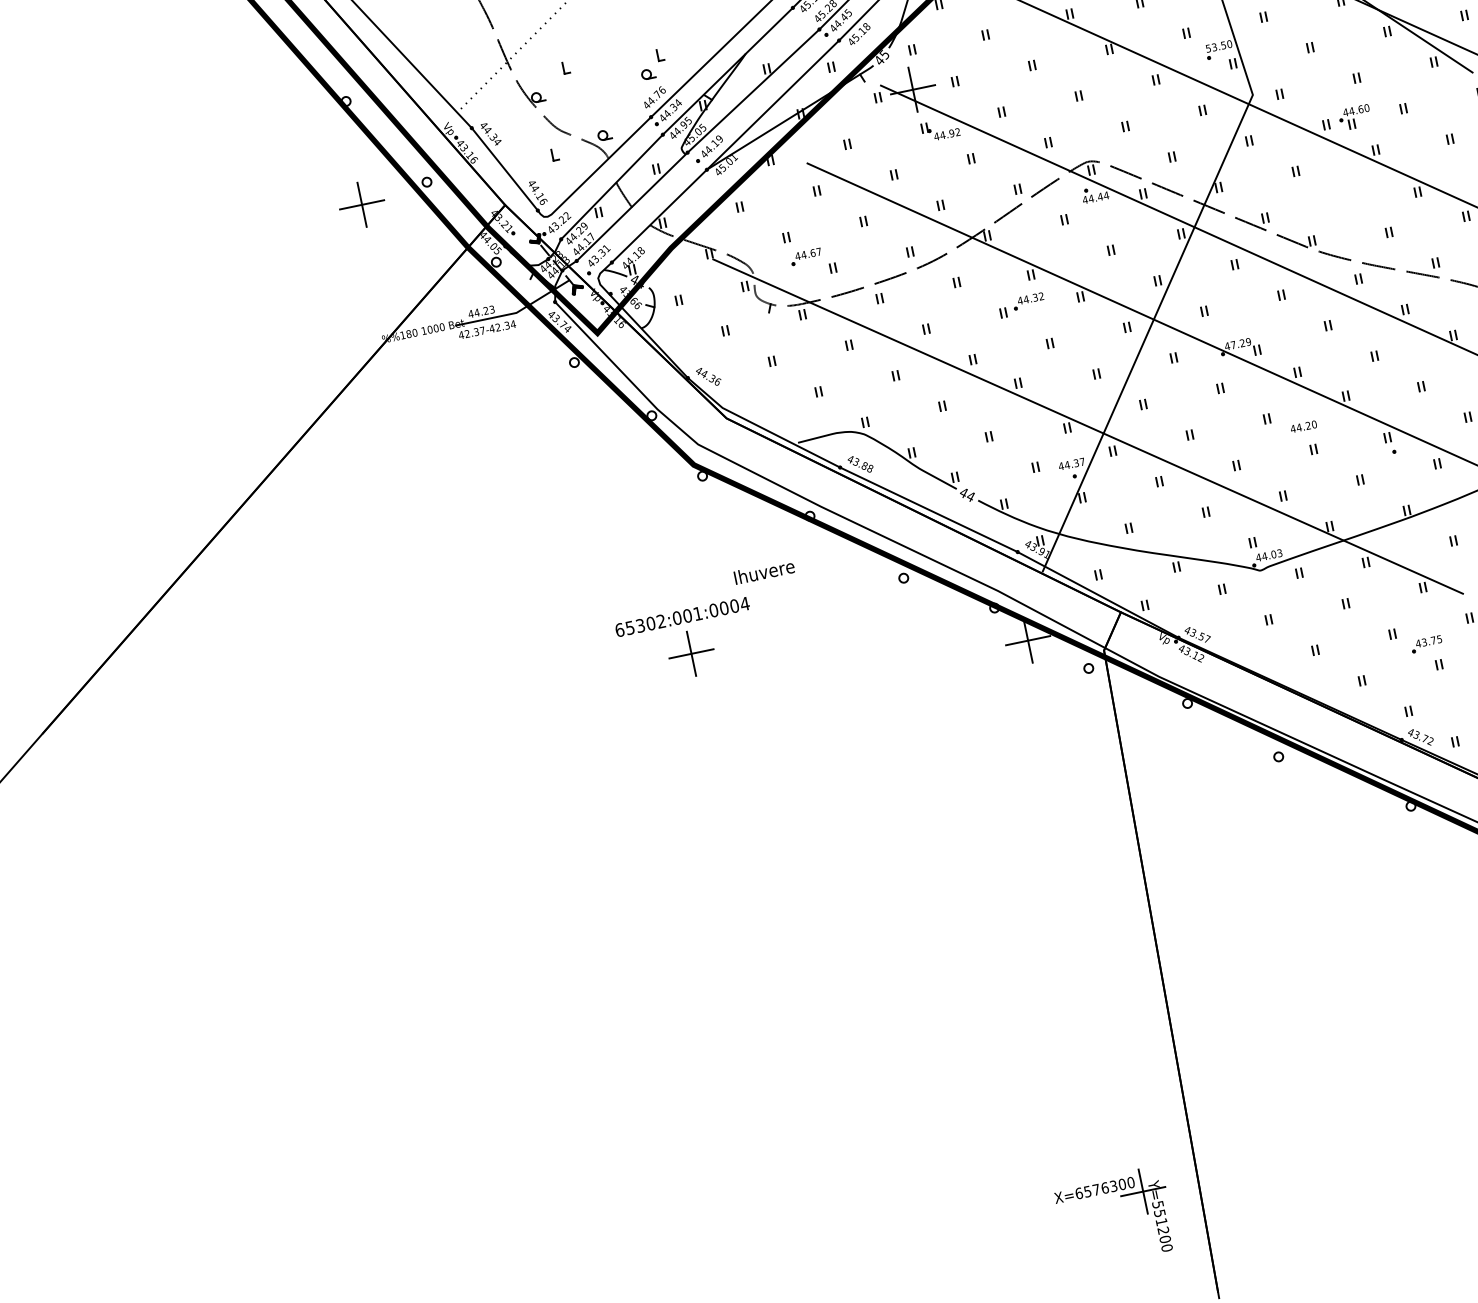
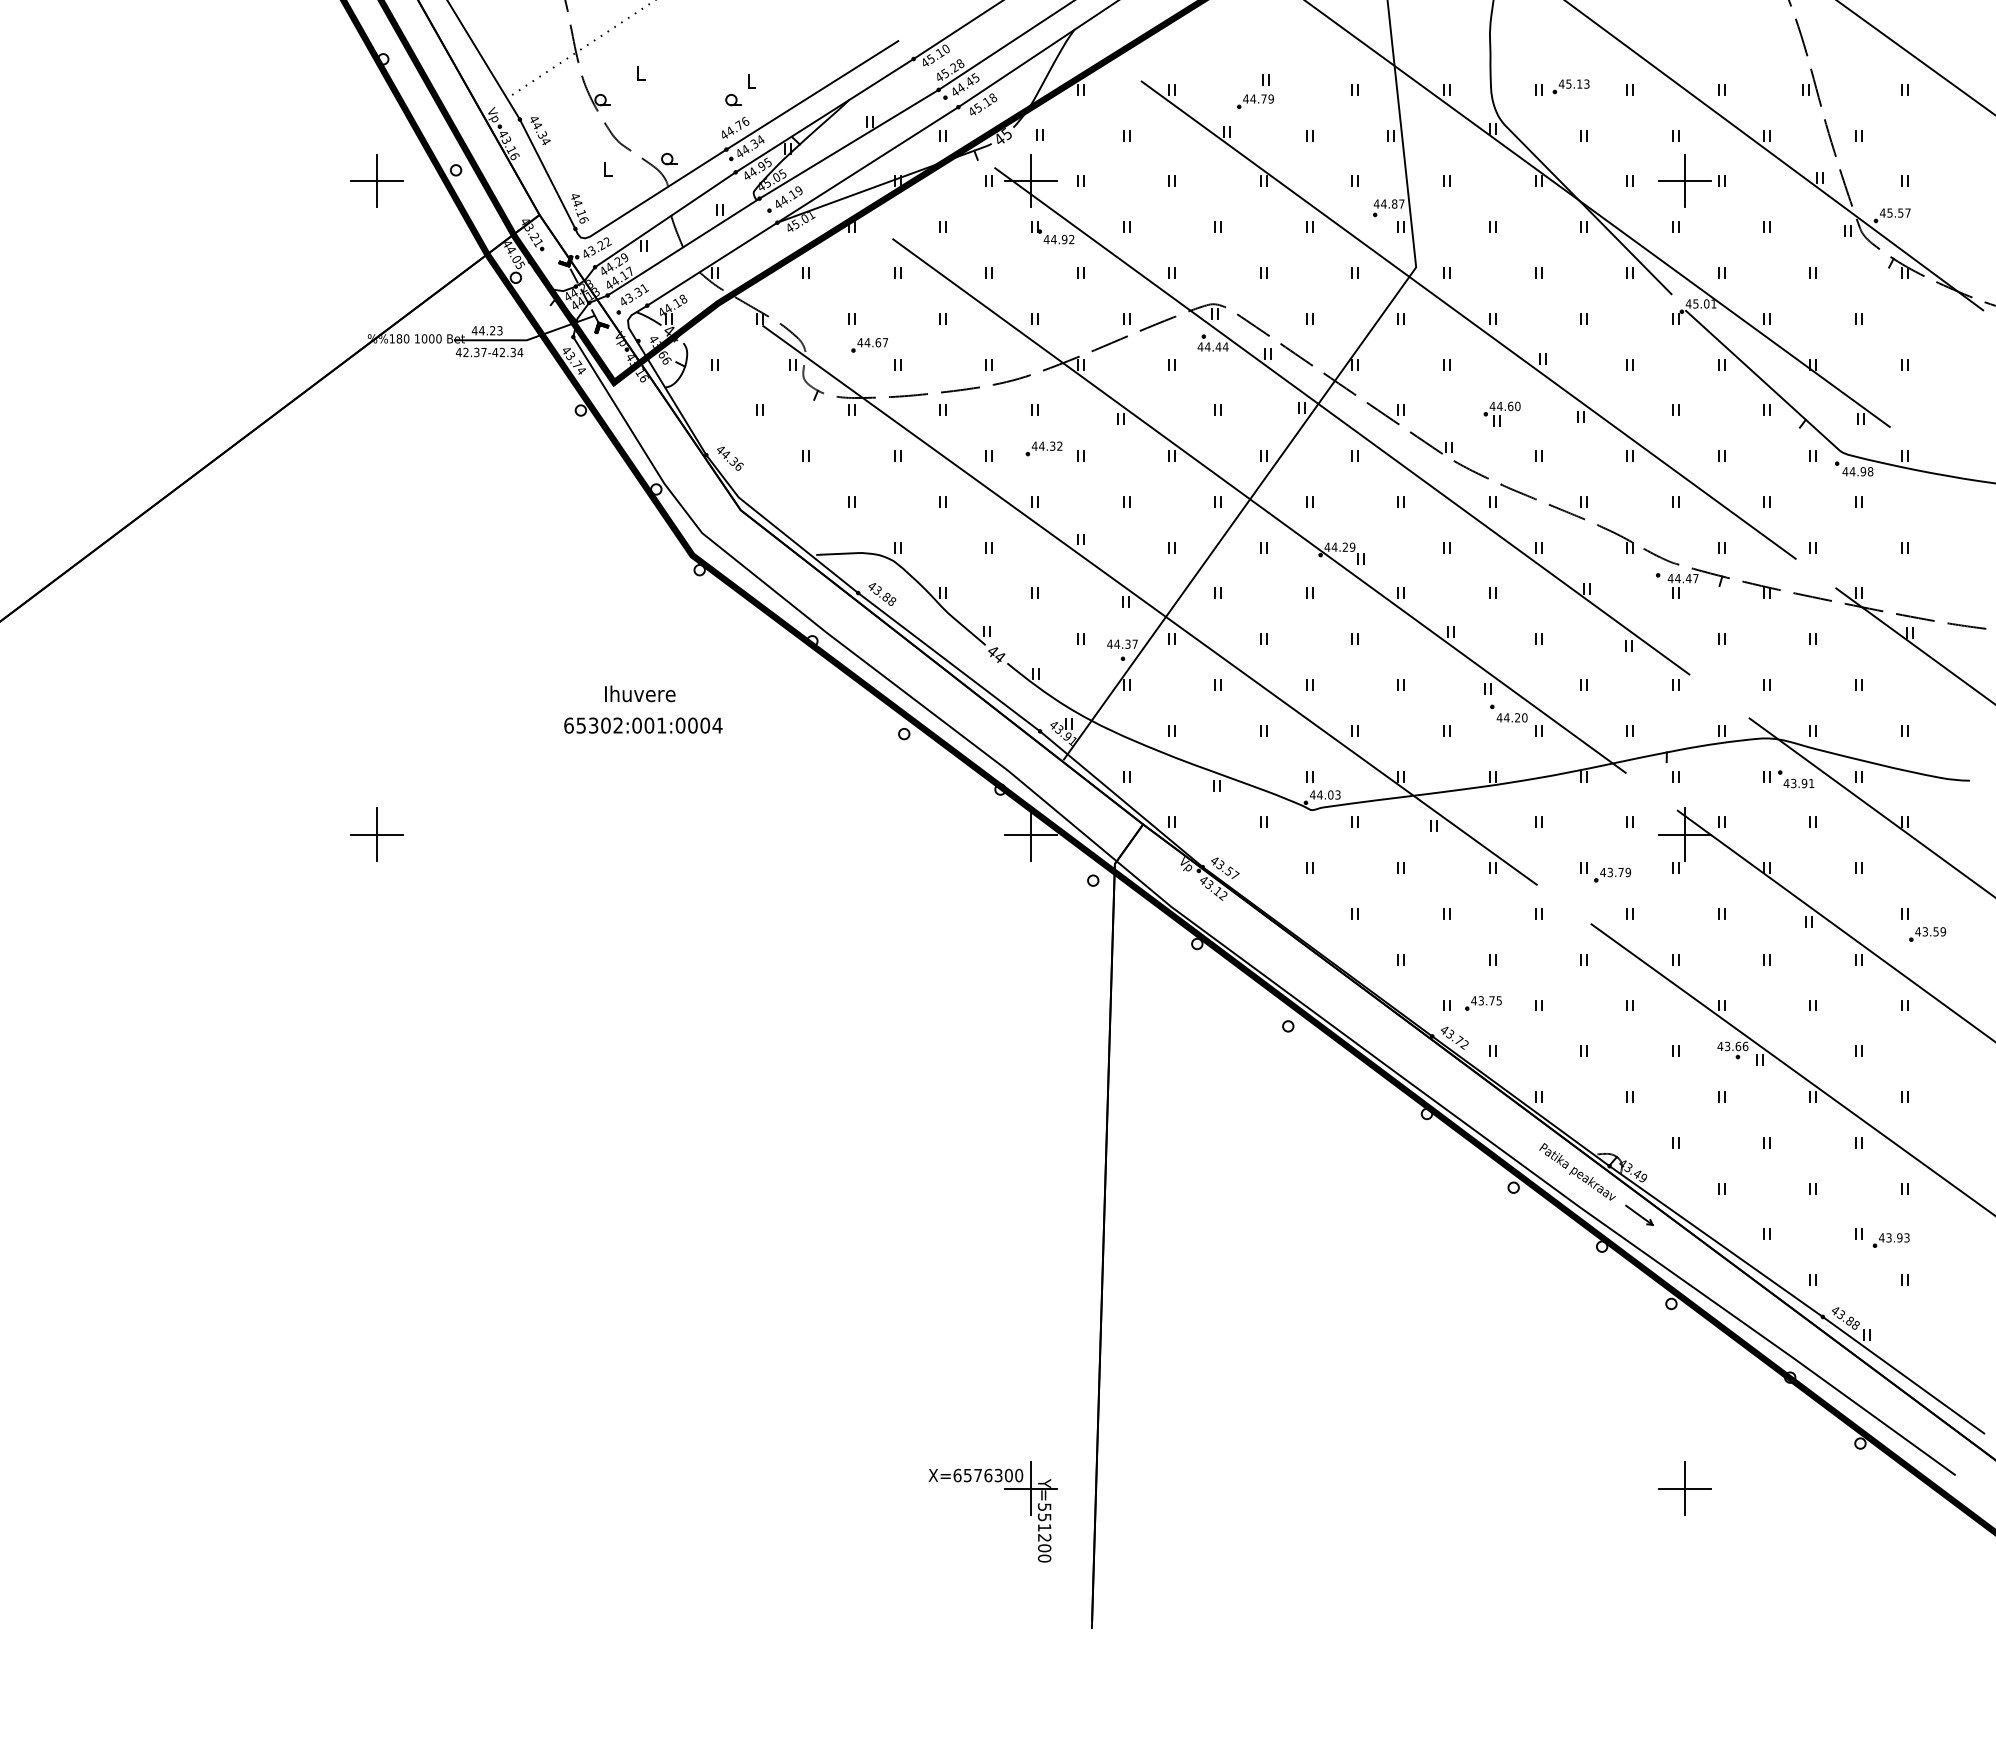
text: (1218, 46) -> (1388, 203), 53.50 -> 44.87
part: (1354, 116) -> (1501, 413), moved
part: (1028, 301) -> (1043, 448), moved
text: (1233, 344) -> (1334, 546), 47.29 -> 44.29
text: (1303, 426) -> (1511, 717), moved
text: (764, 571) -> (640, 693), moved
part: (1426, 644) -> (1483, 1003), moved
part: (691, 653) -> (376, 834), moved

